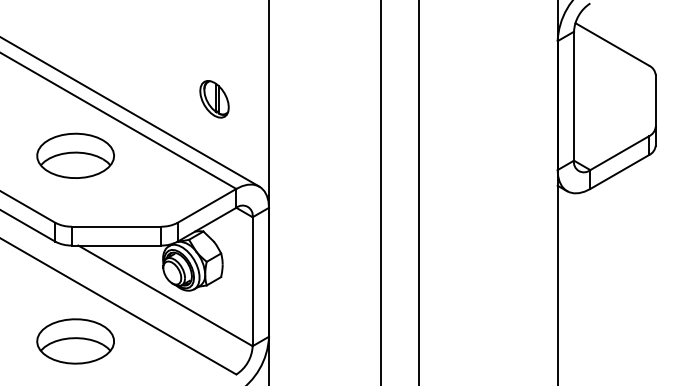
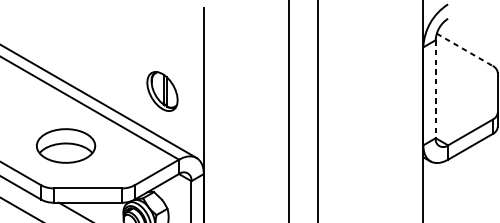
line: (612, 44) -> (464, 49), solid -> dashed
line: (574, 96) -> (436, 89), solid -> dashed
part: (214, 99) -> (162, 91), size x1.4
part: (75, 155) -> (65, 145), moved

